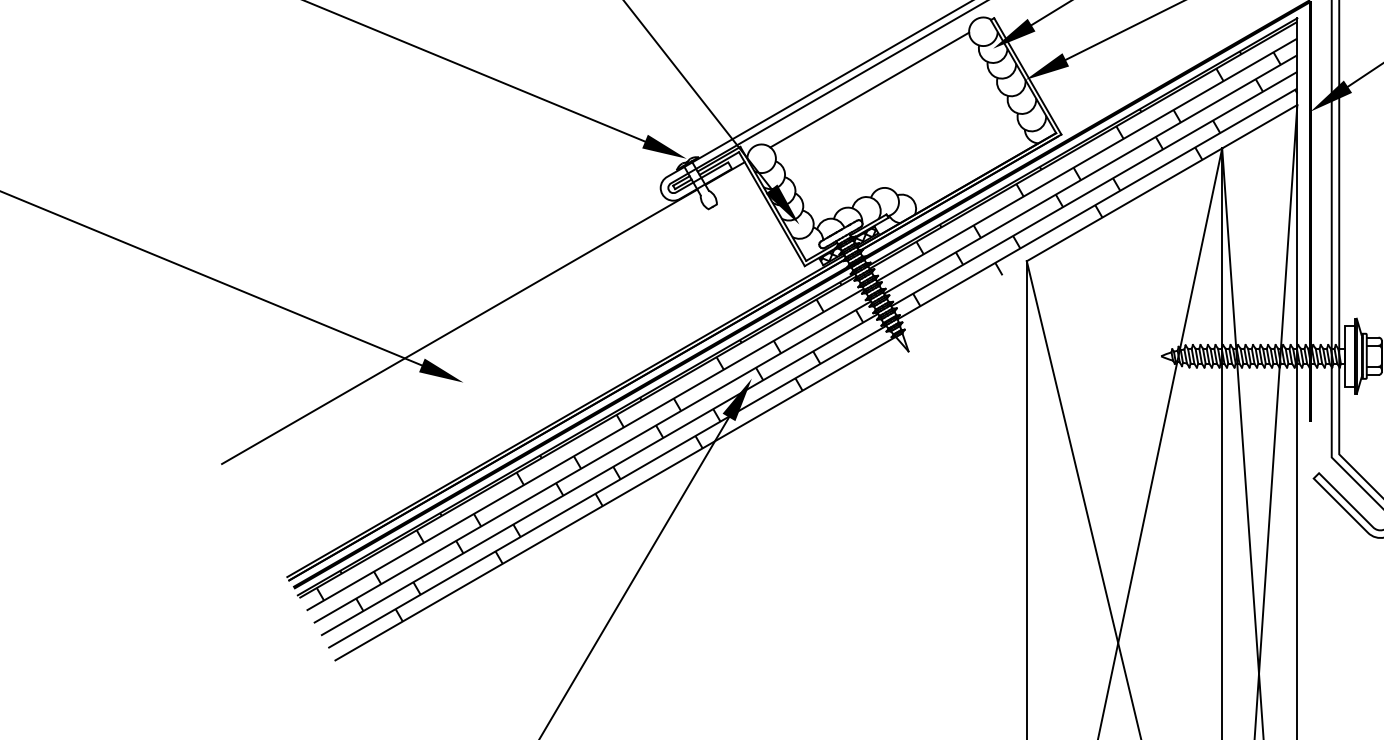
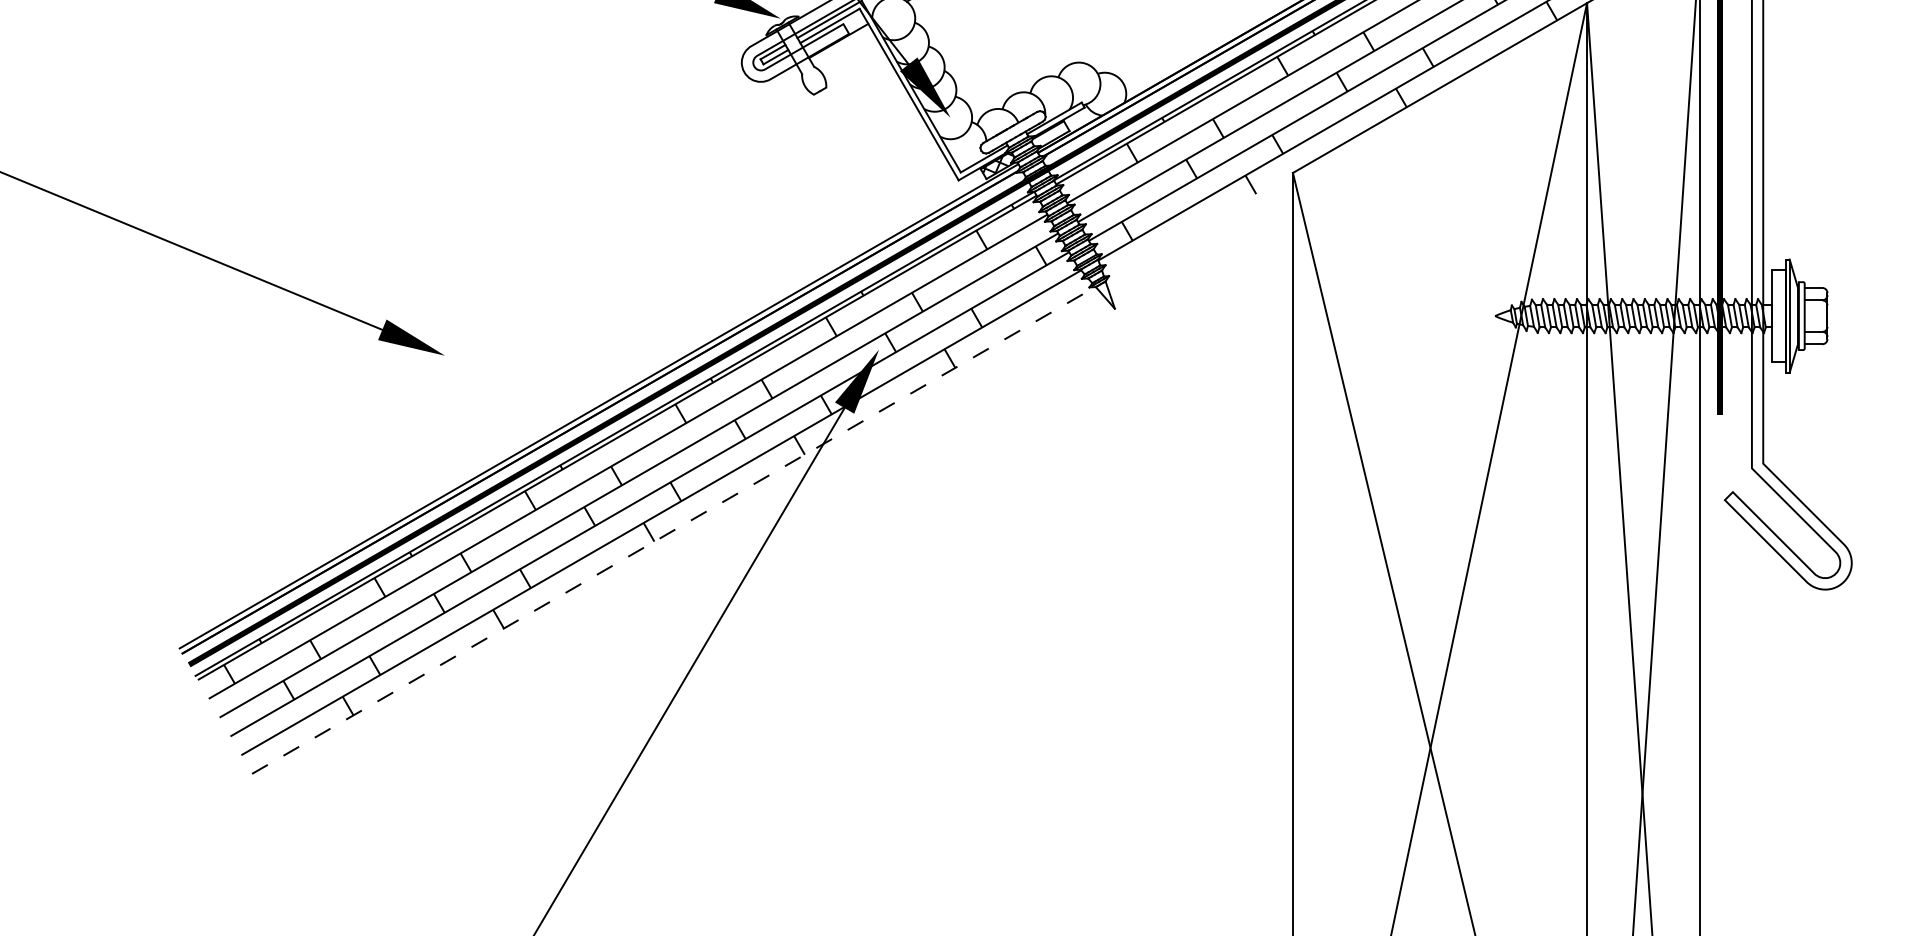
hatch: (865, 235) -> (1050, 134), removed
line: (459, 326) -> (438, 271), removed
line: (615, 498) -> (673, 530), solid -> dashed

